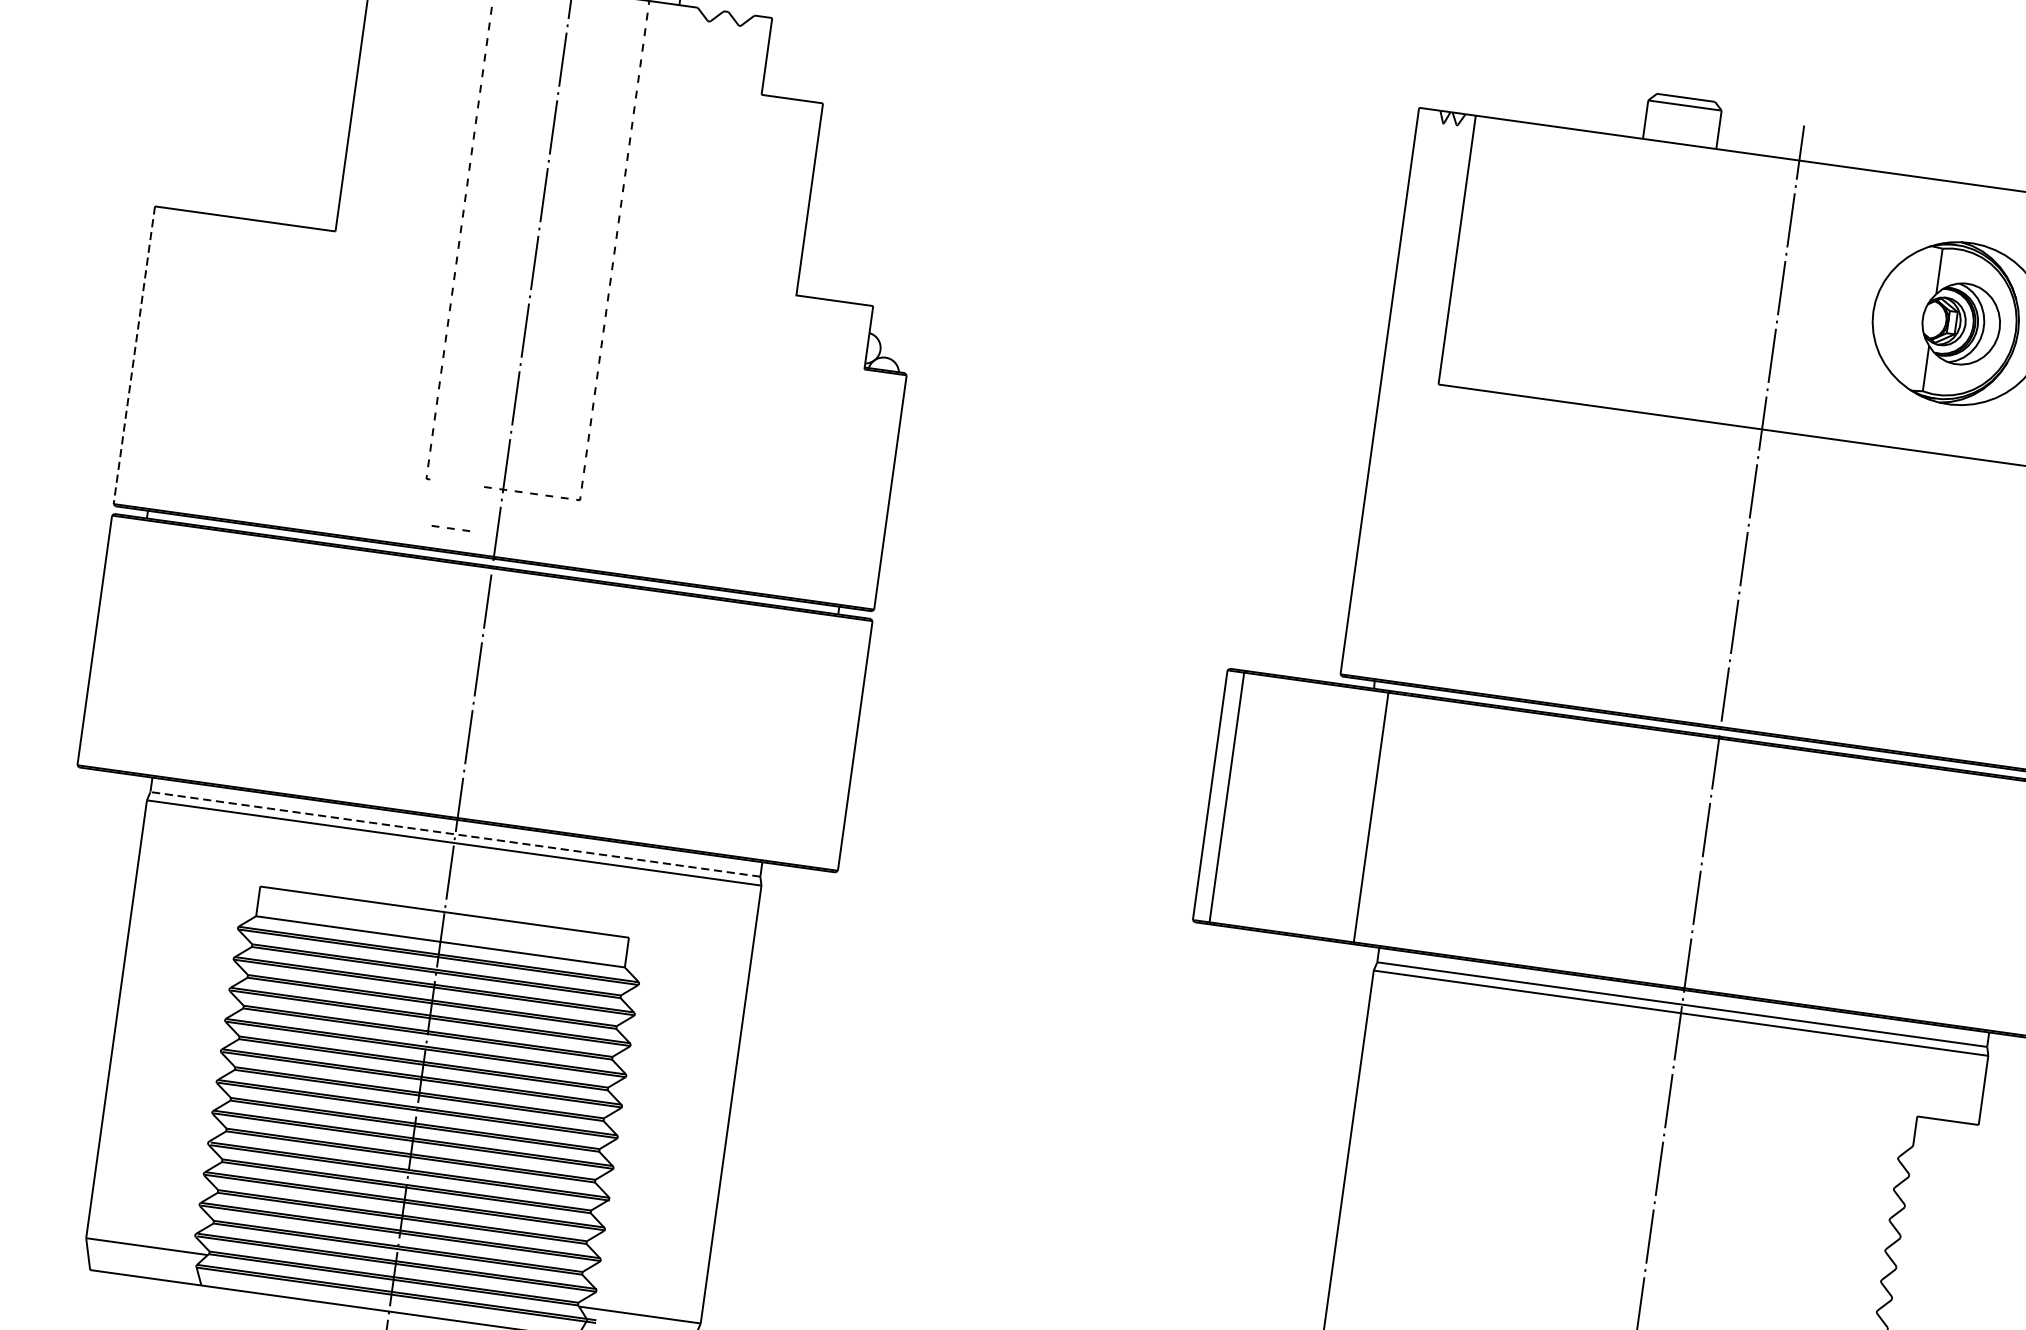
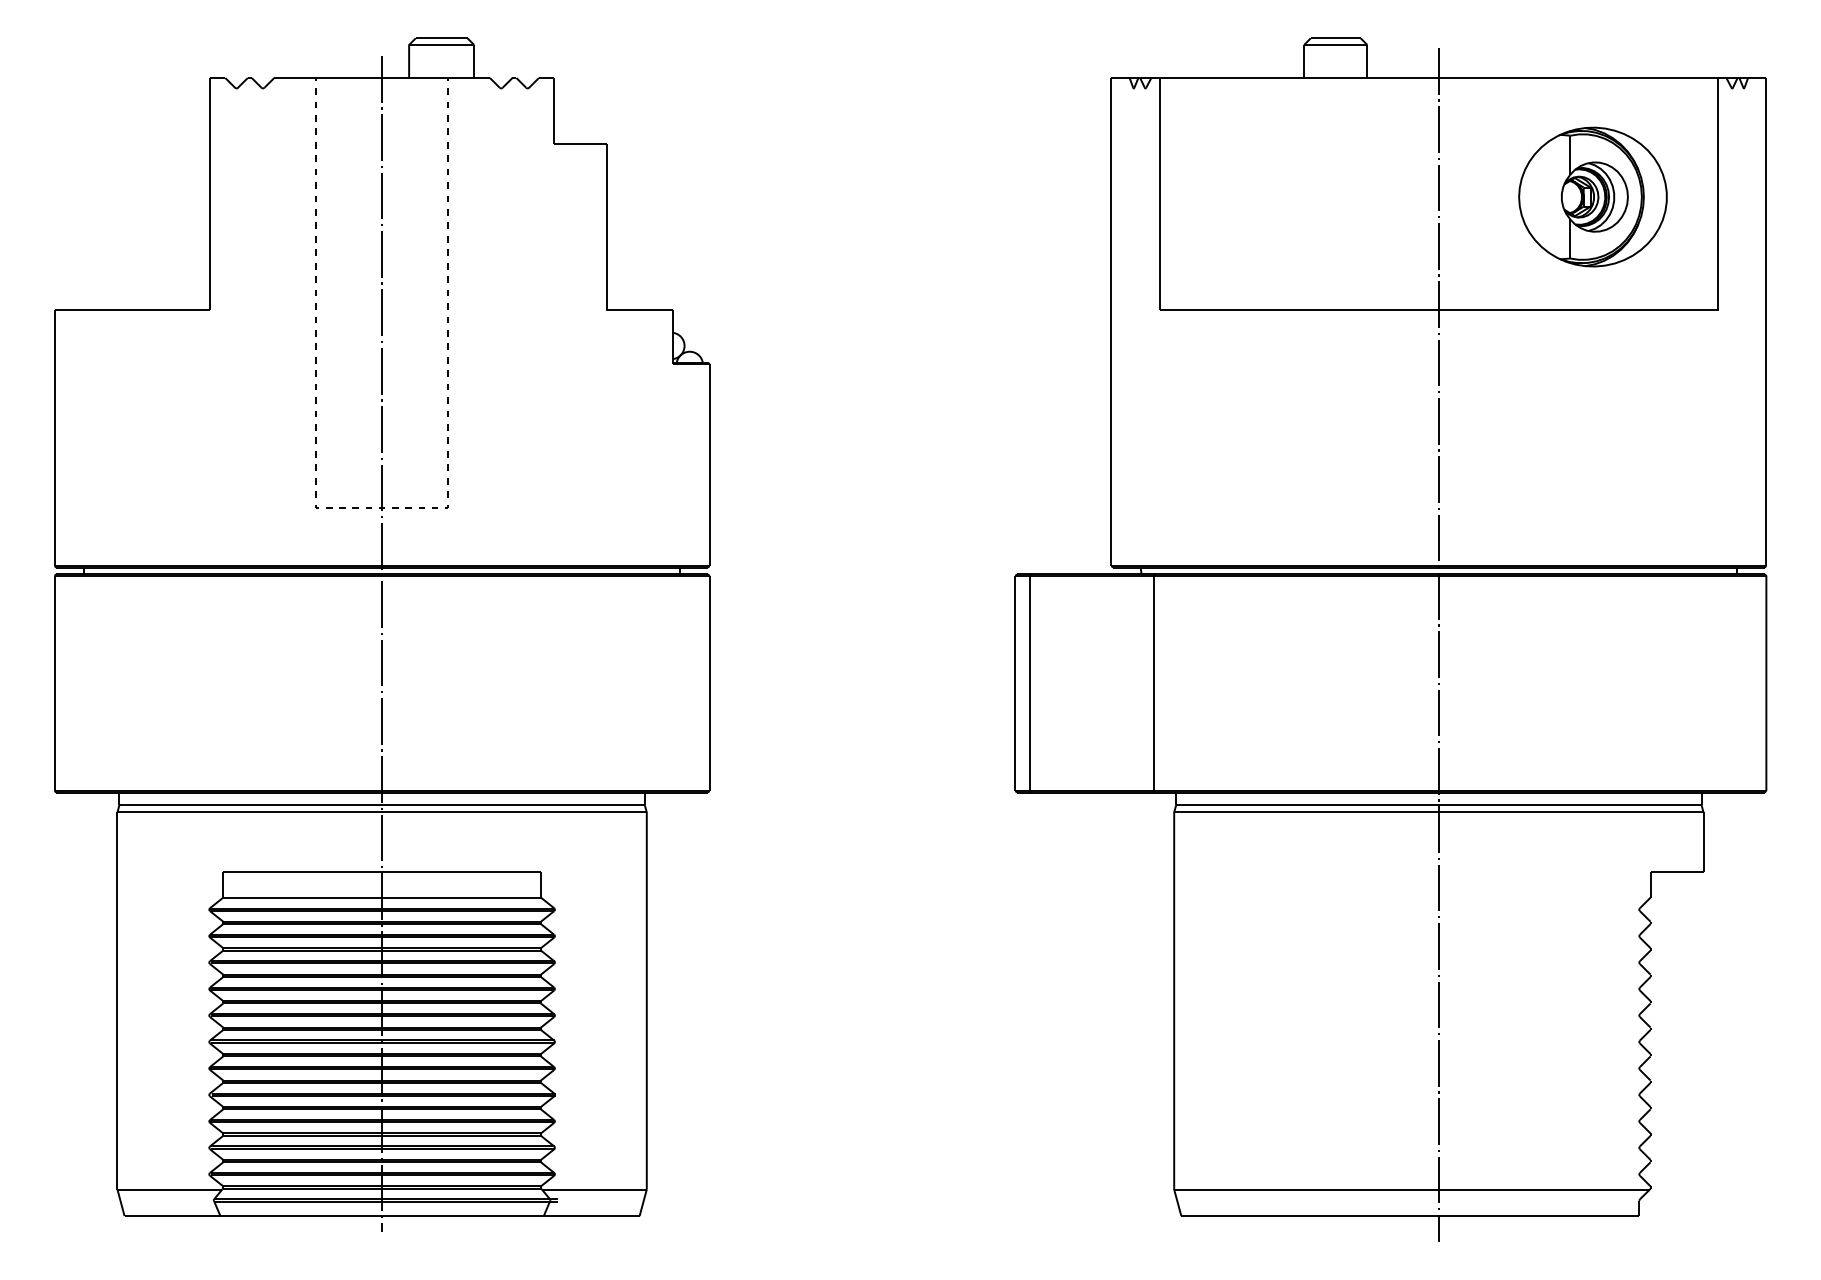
line: (134, 356) -> (54, 438), dashed -> solid
line: (451, 527) -> (342, 507), moved
line: (455, 834) -> (382, 805), dashed -> solid

